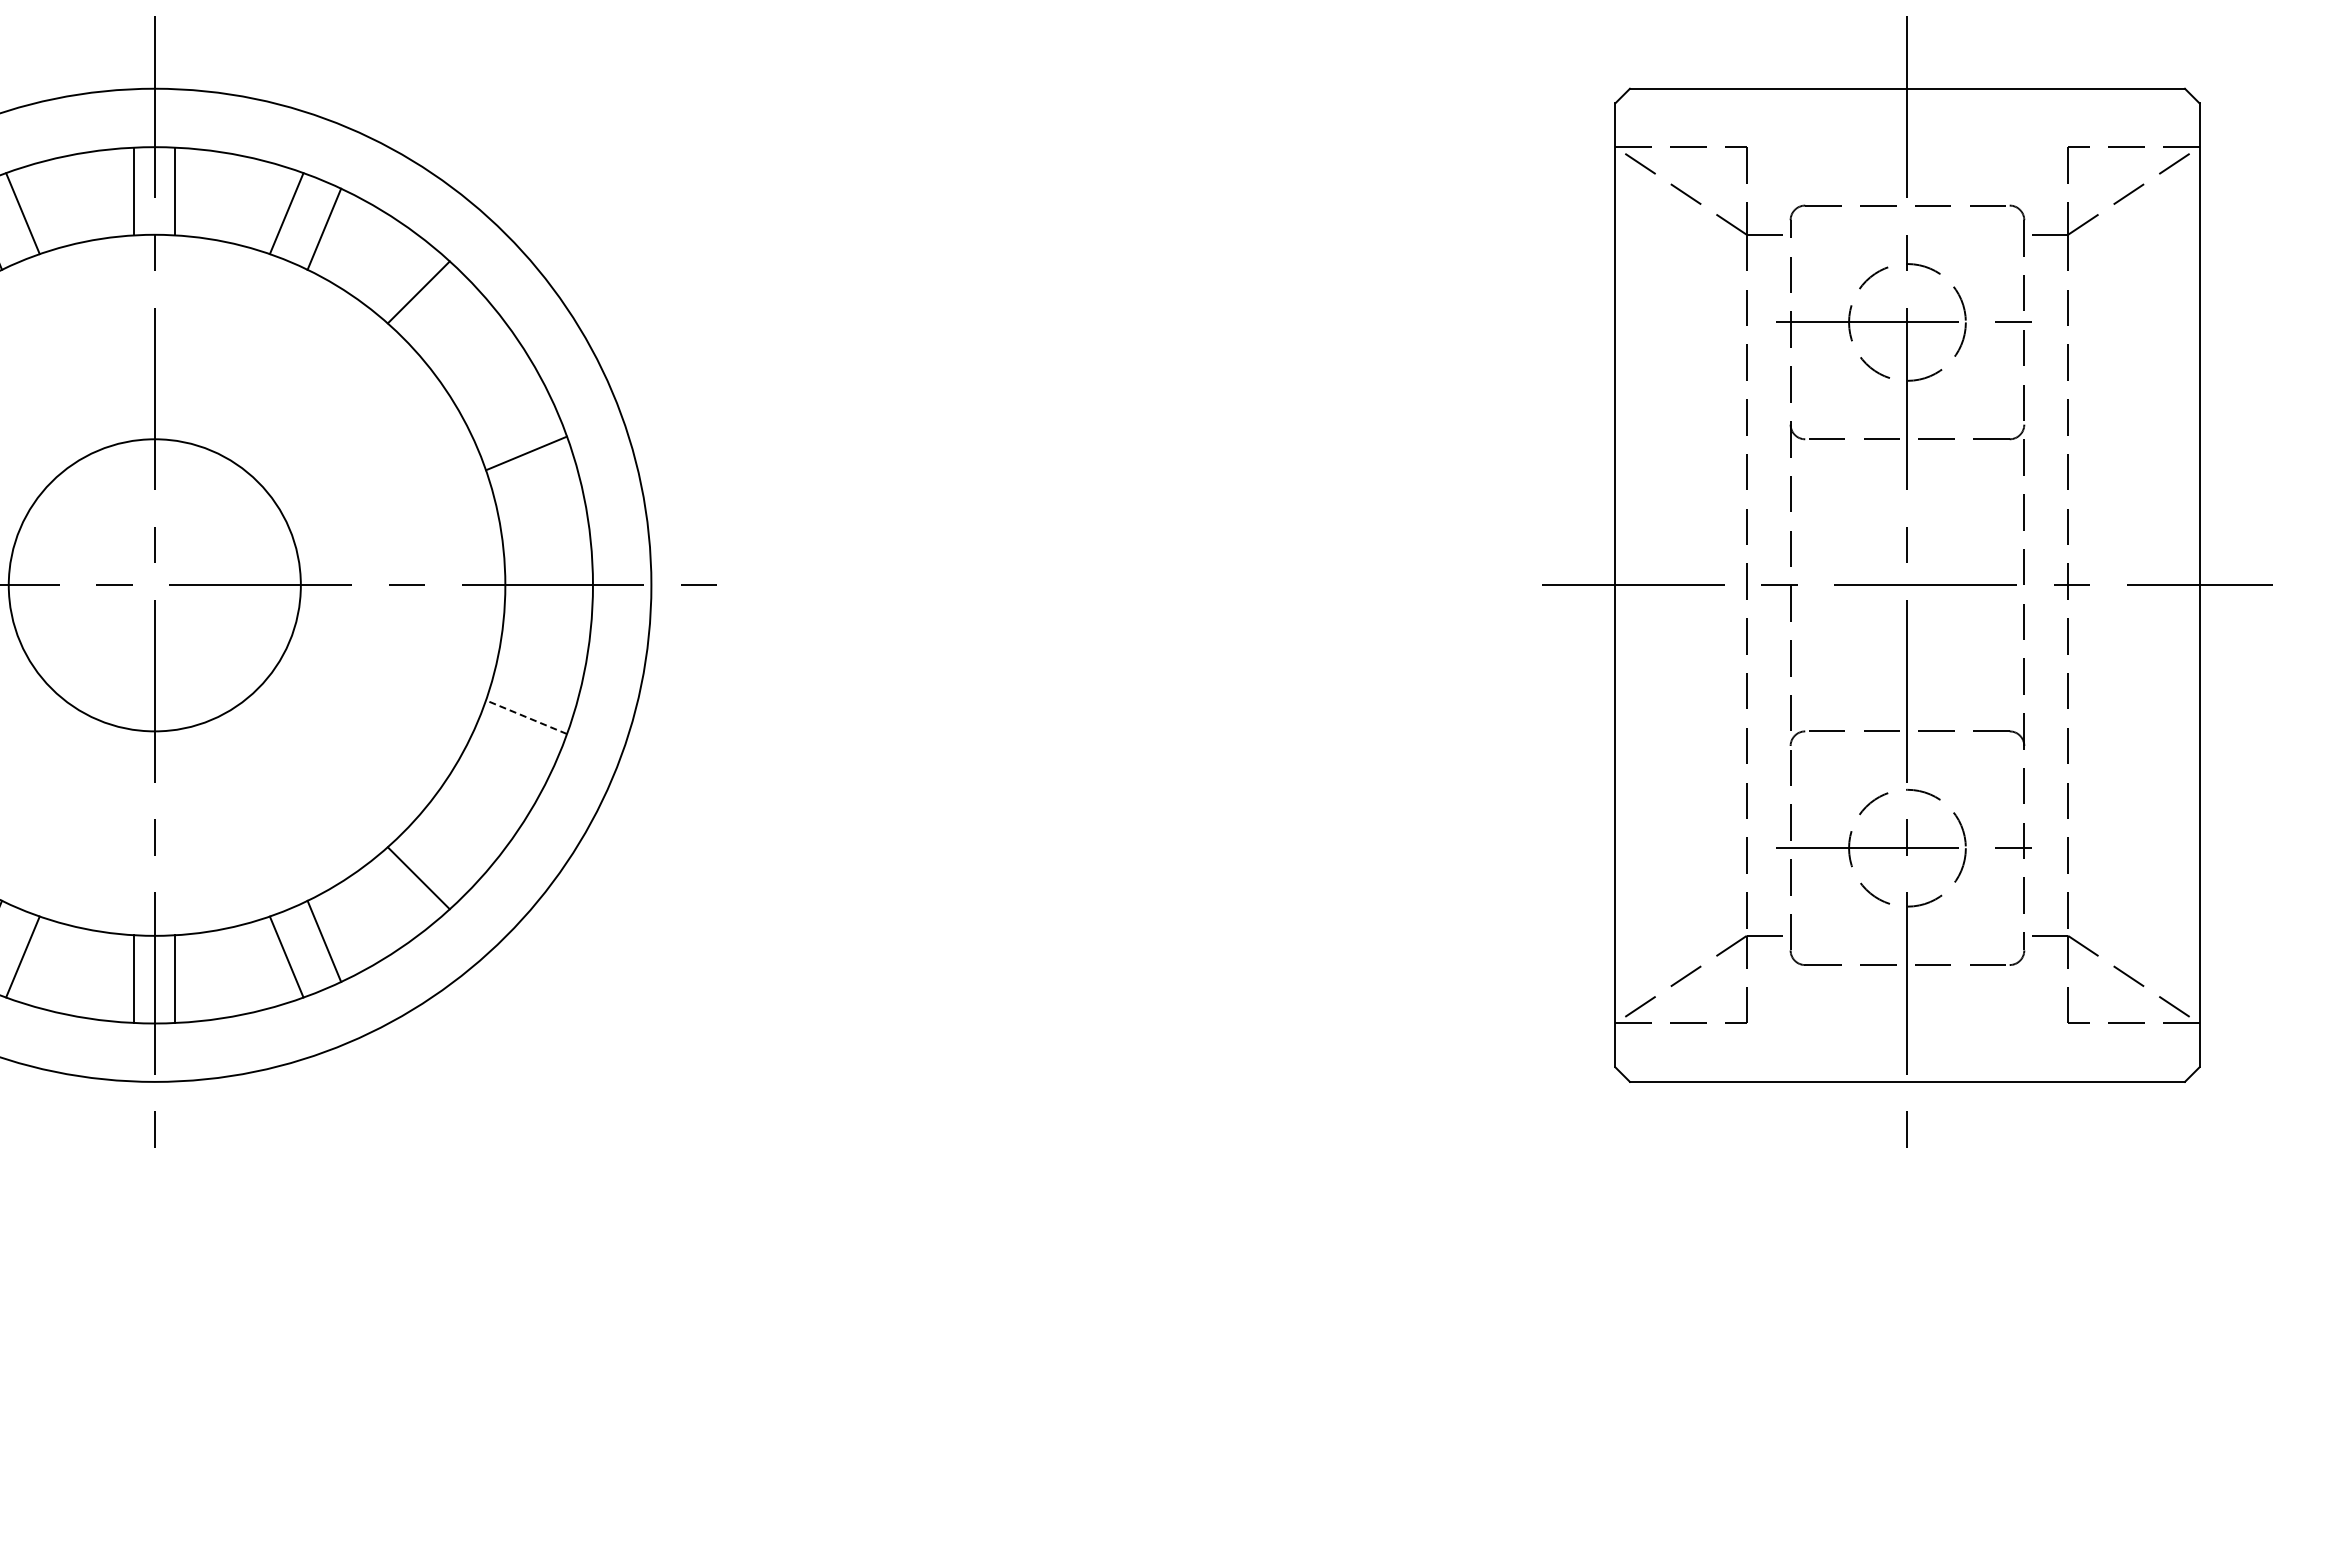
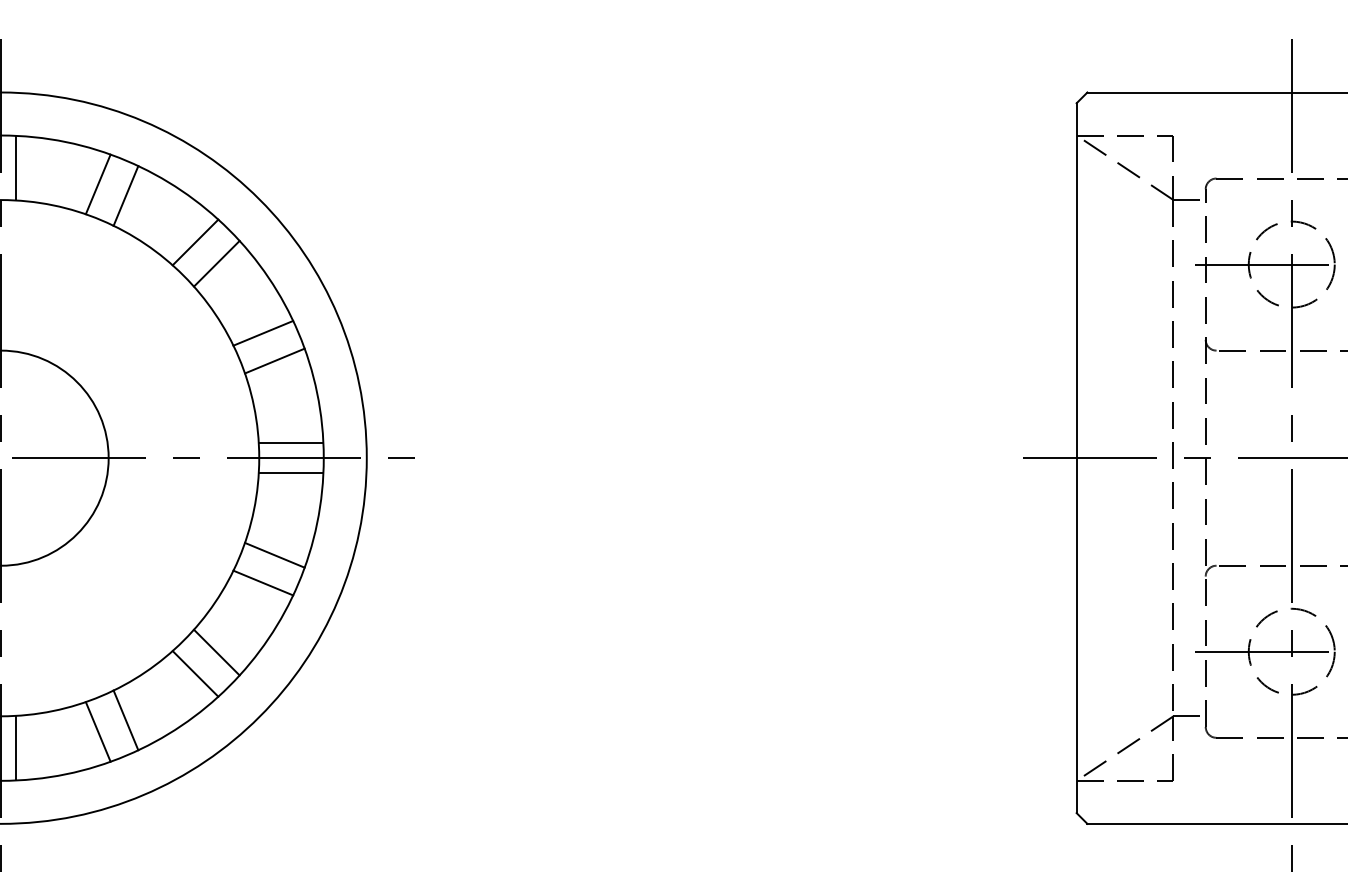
line: (447, 321) -> (216, 263), added
line: (510, 415) -> (263, 333), added
line: (548, 564) -> (291, 442), added
line: (548, 605) -> (291, 473), added
line: (526, 717) -> (274, 555), dashed -> solid
line: (510, 754) -> (263, 582), added
line: (447, 849) -> (216, 652), added

